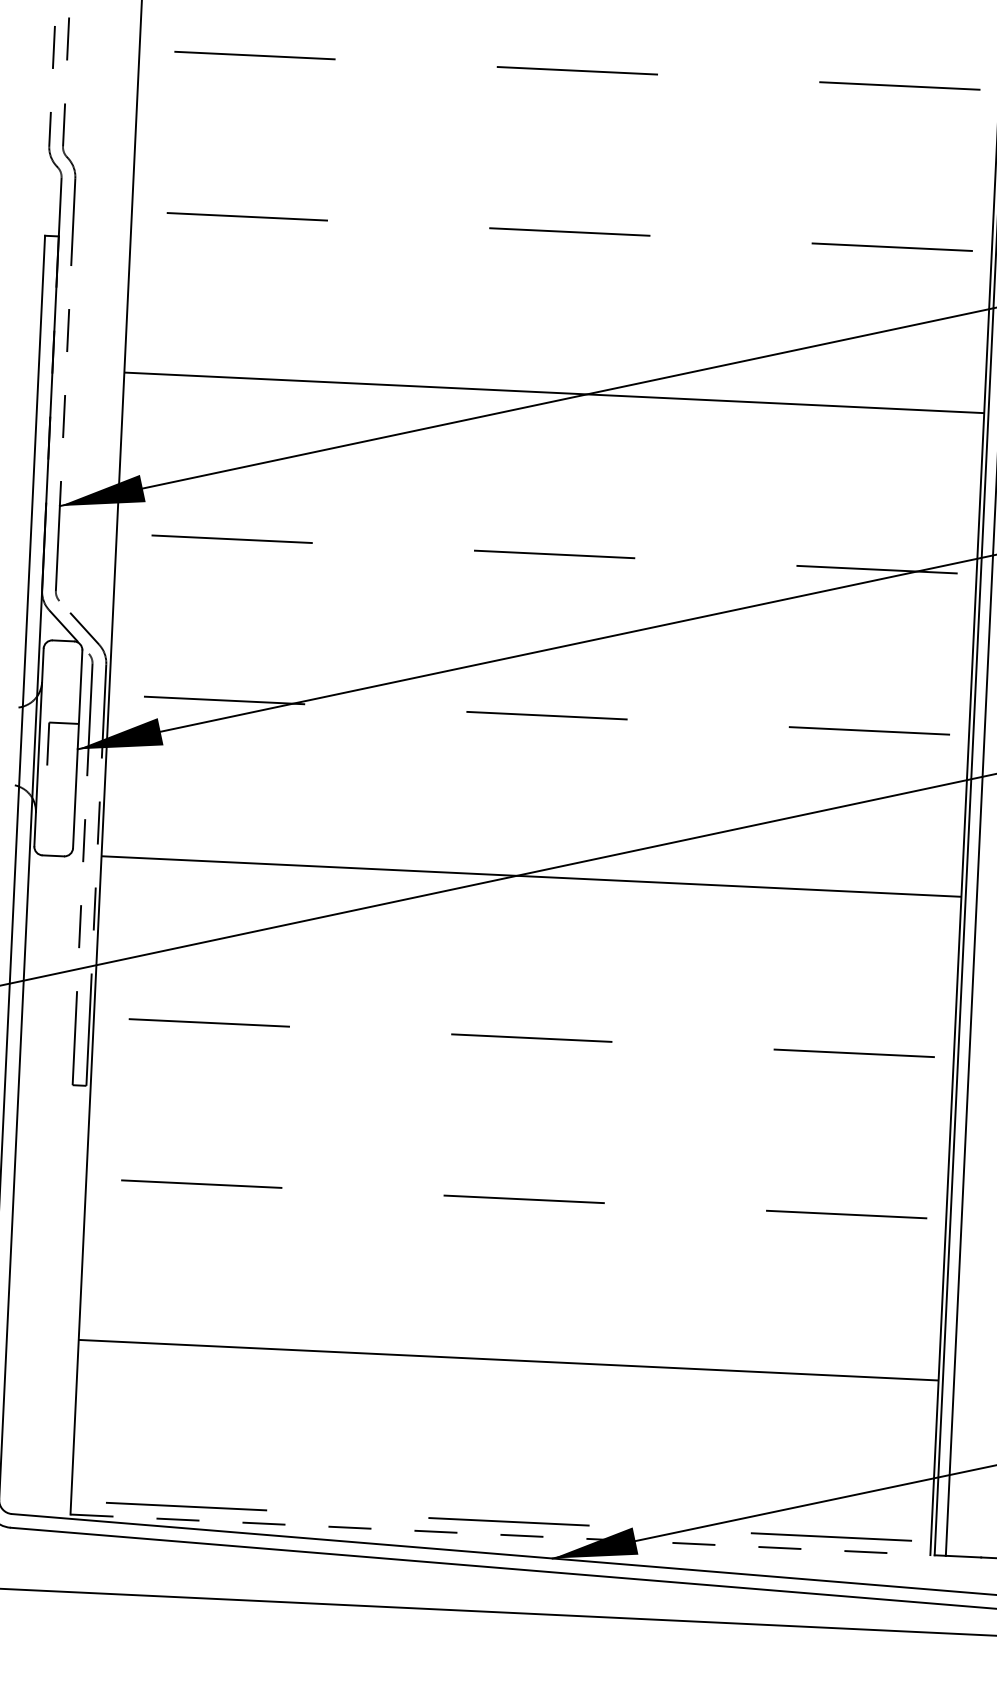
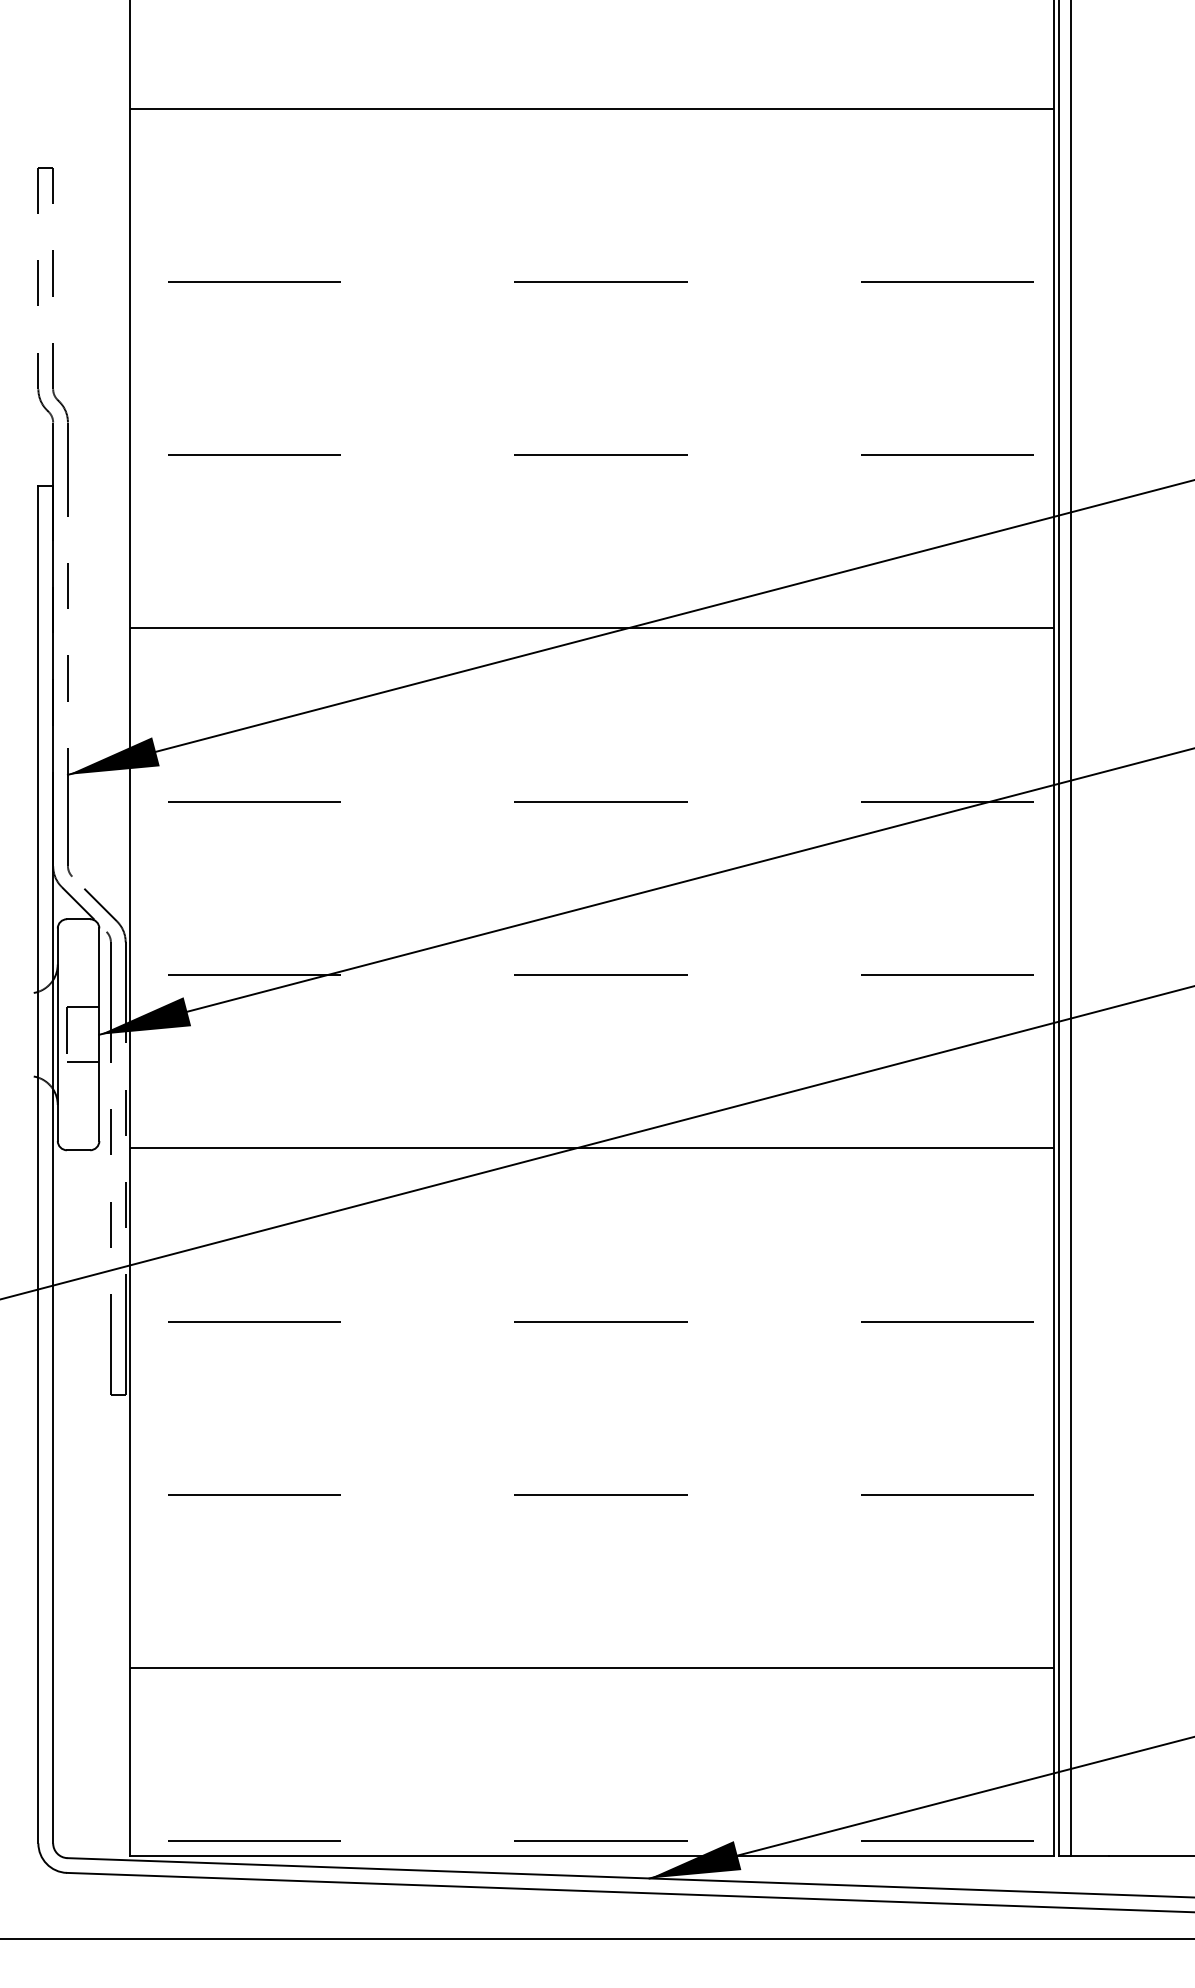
line: (61, 774) -> (83, 1062), added
line: (500, 1534) -> (592, 1855), dashed -> solid

